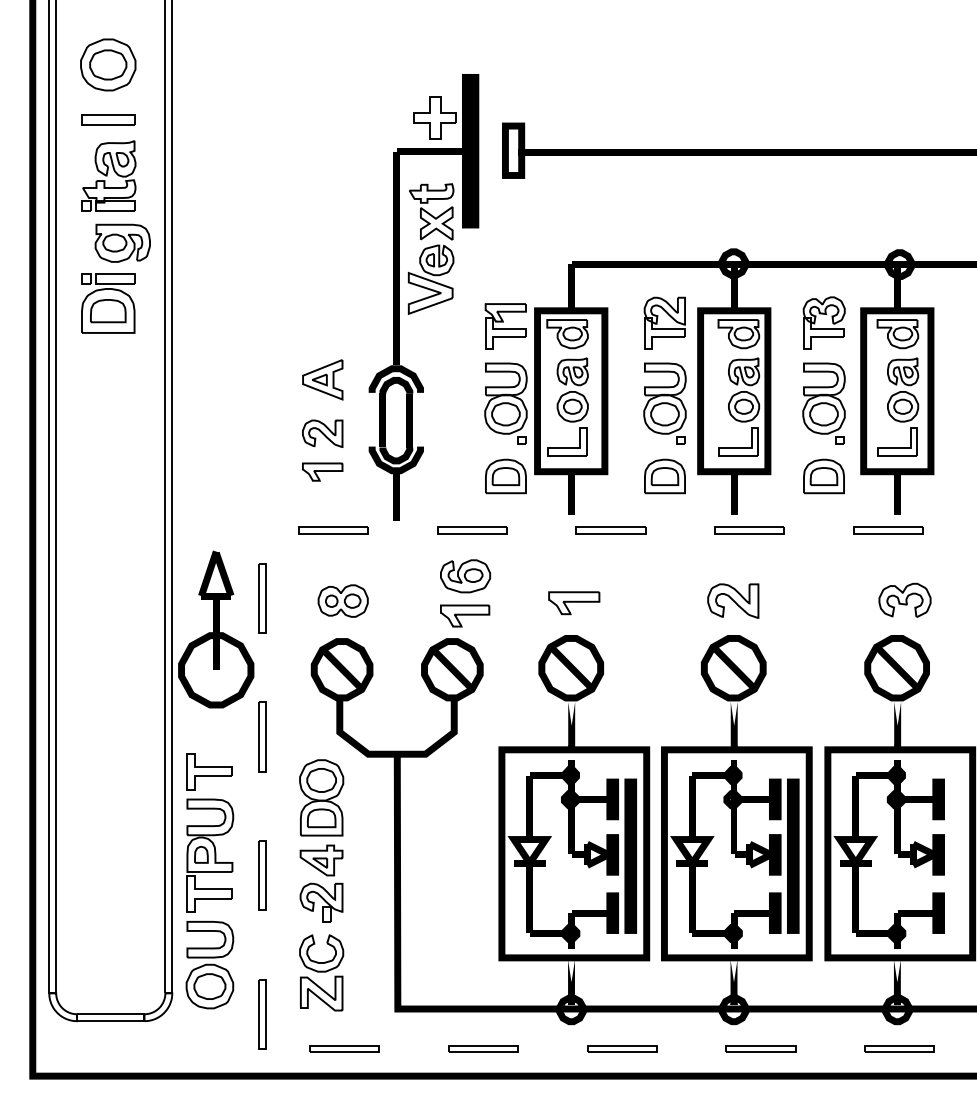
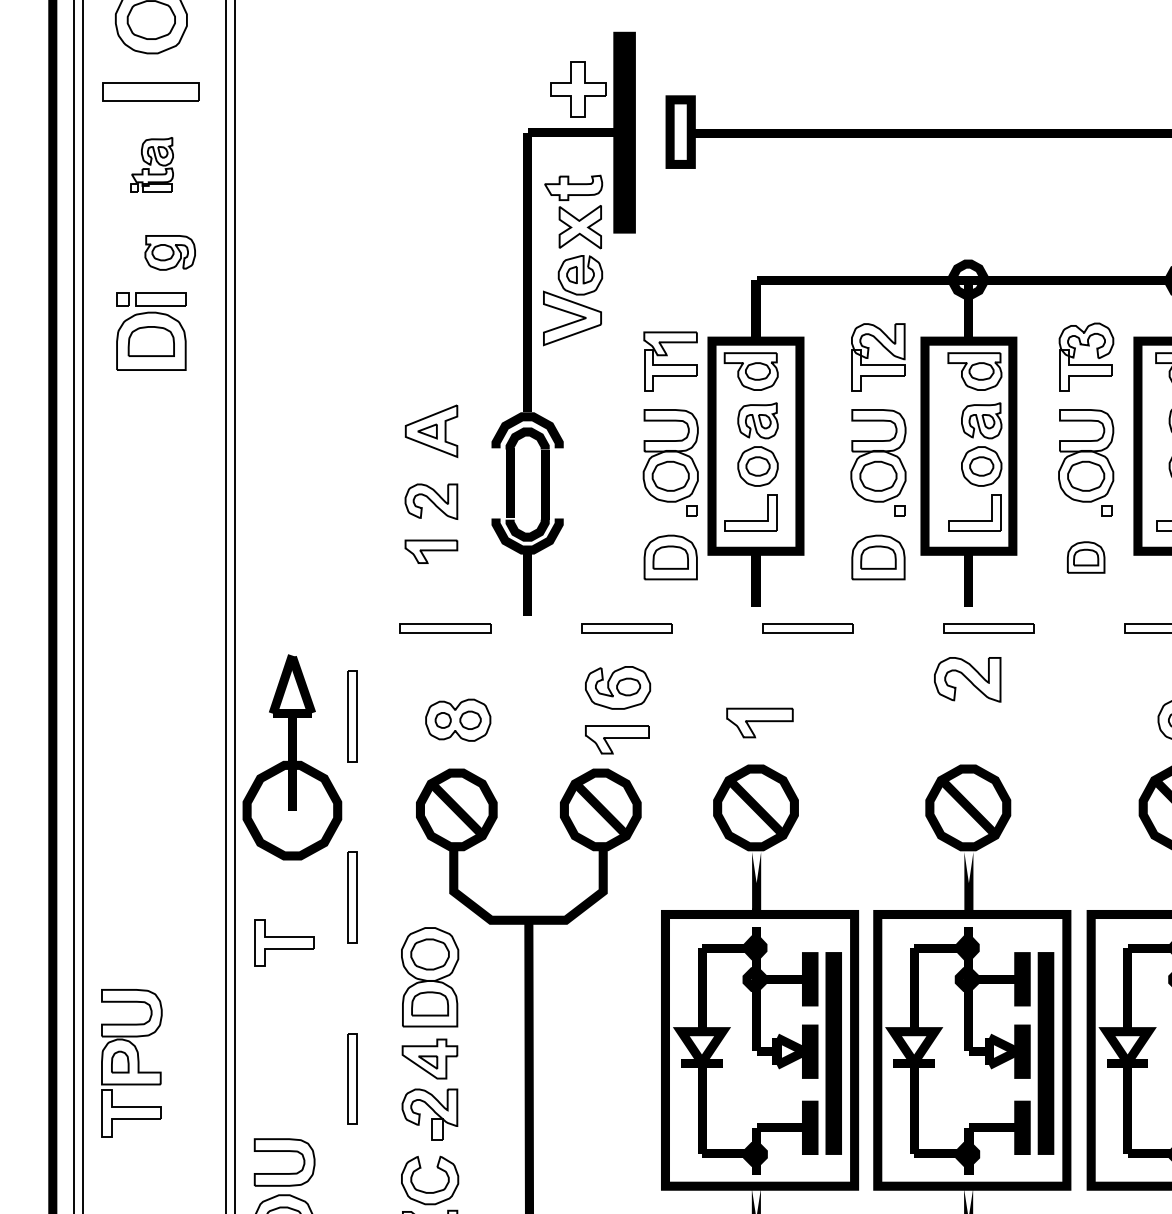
part: (108, 119) -> (151, 91), size x1.4
part: (108, 175) -> (151, 164), size x0.6
part: (122, 242) -> (169, 251), size x0.7
part: (823, 476) -> (1085, 557), size x0.7
part: (733, 600) -> (967, 678), moved
part: (210, 855) -> (132, 1062), moved

